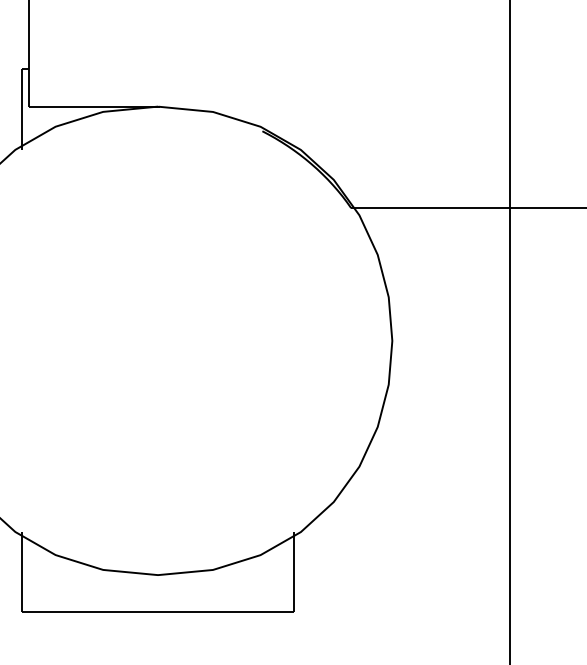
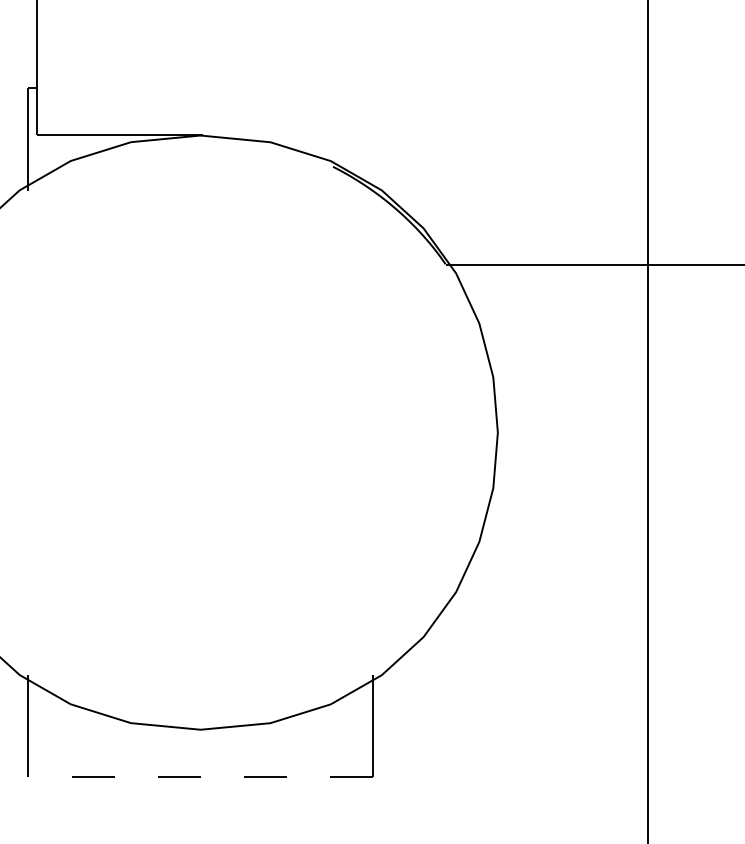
line: (158, 612) -> (201, 777), solid -> dashed

